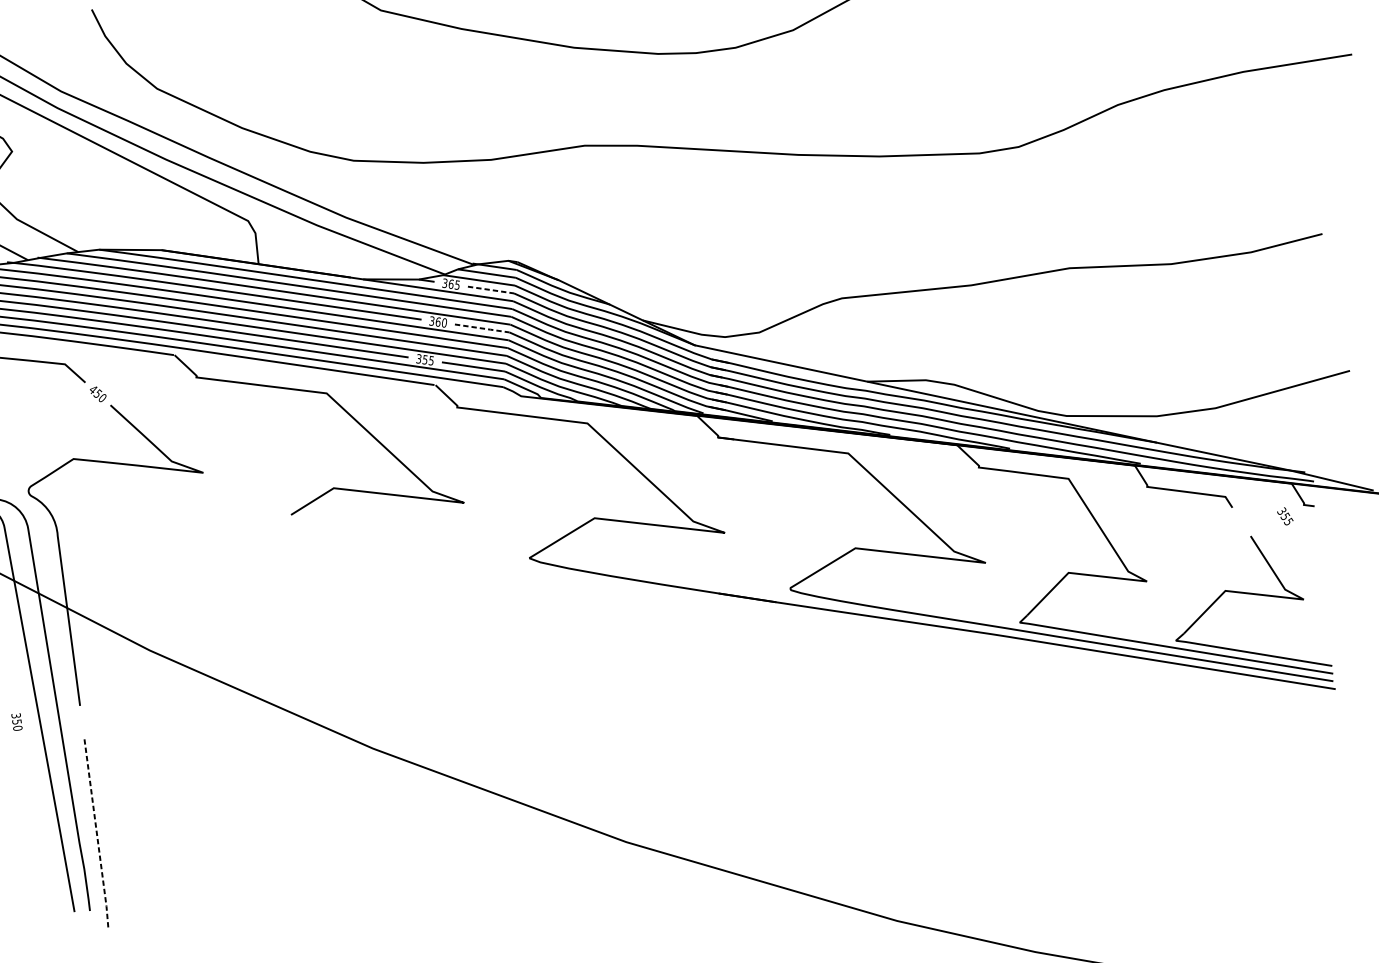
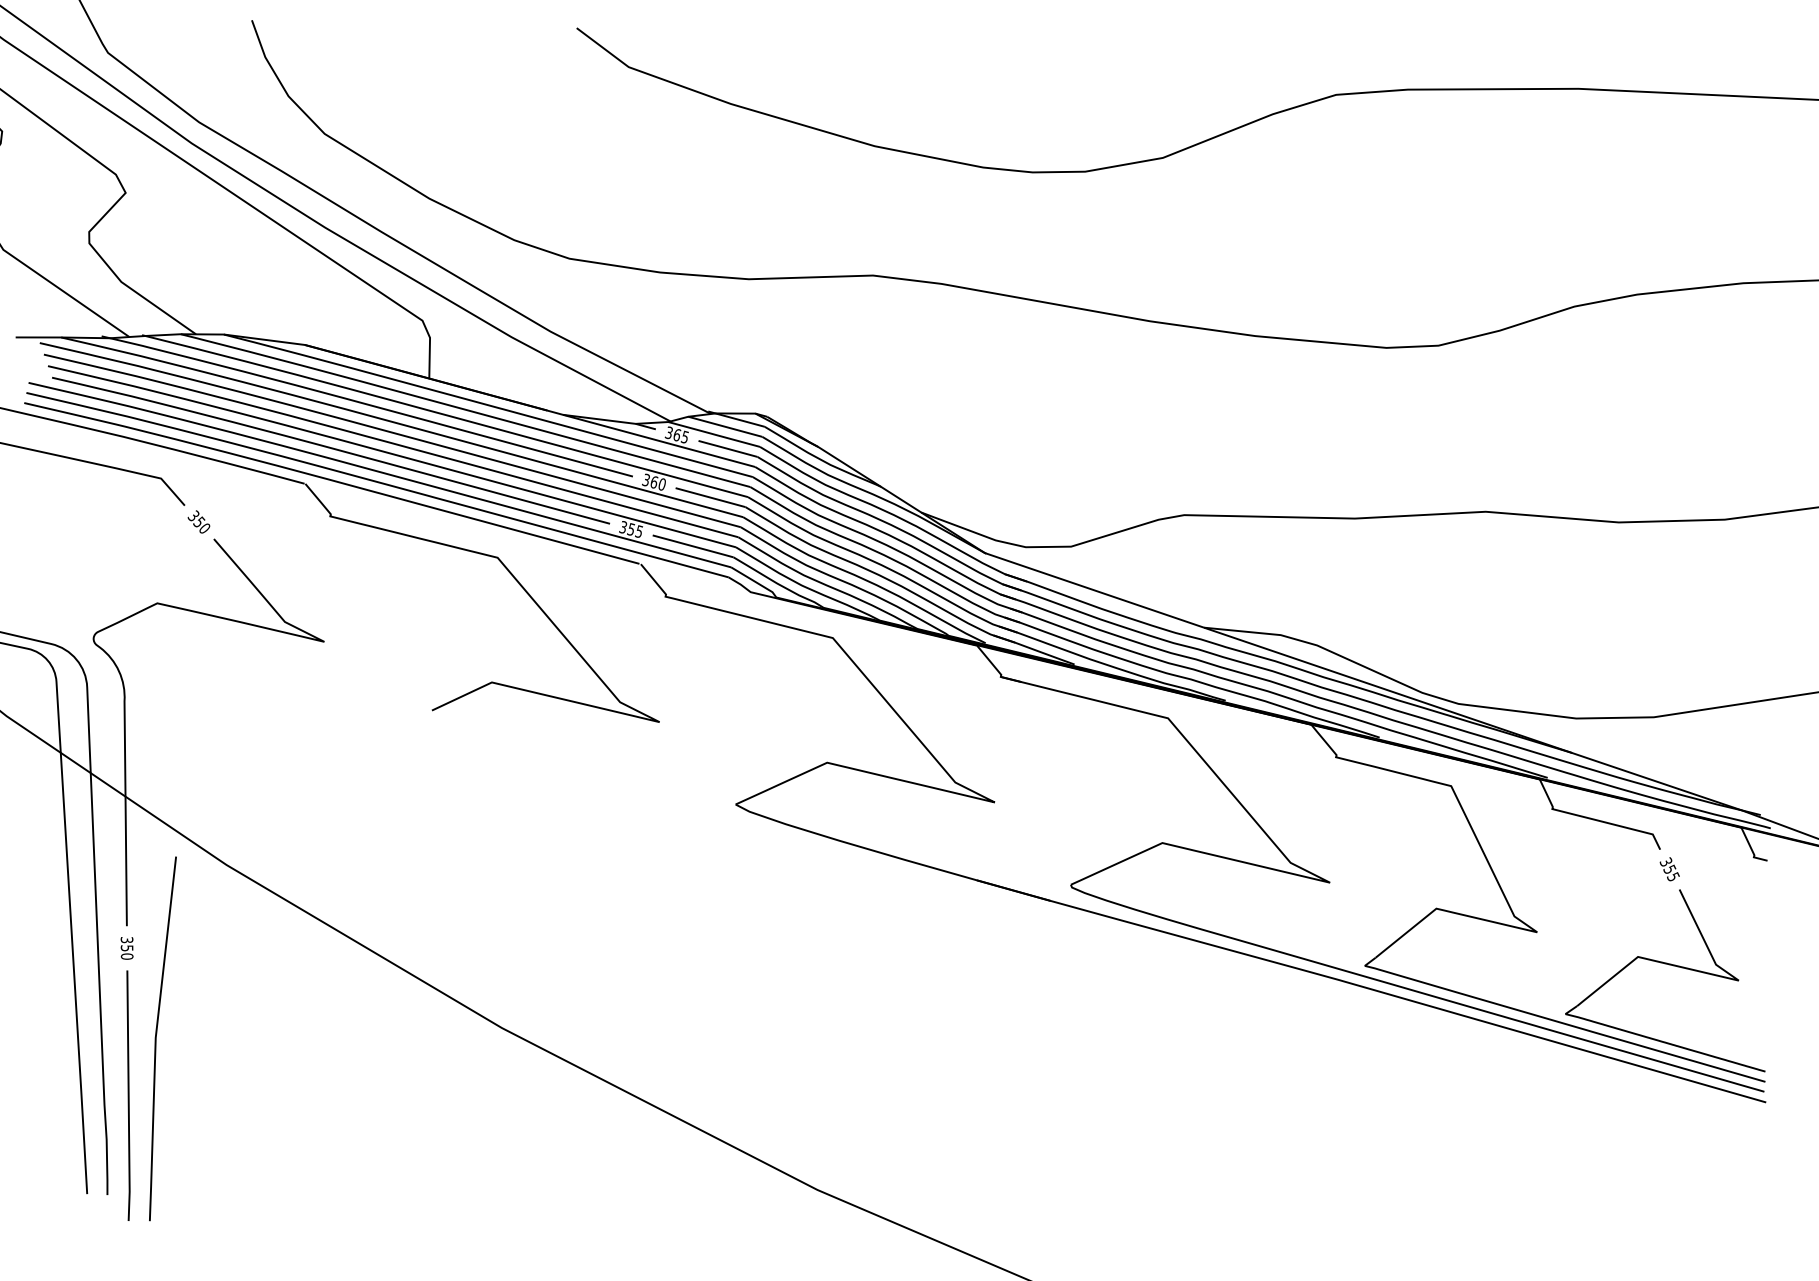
line: (490, 289) -> (727, 448), dashed -> solid
line: (482, 328) -> (710, 497), dashed -> solid
text: (92, 389) -> (193, 515), 450 -> 350
text: (1285, 516) -> (1669, 869), moved
text: (16, 722) -> (126, 948), moved
line: (112, 788) -> (156, 1038), added
line: (96, 835) -> (128, 1097), dashed -> solid

